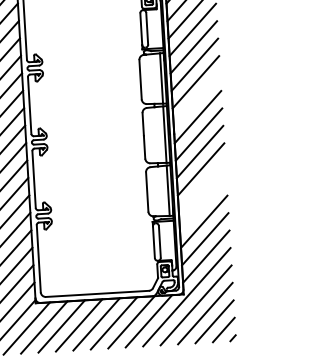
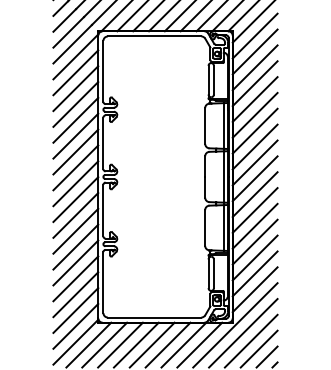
line: (196, 99) -> (254, 146), added
line: (201, 186) -> (254, 225), added
line: (202, 203) -> (254, 241), added

